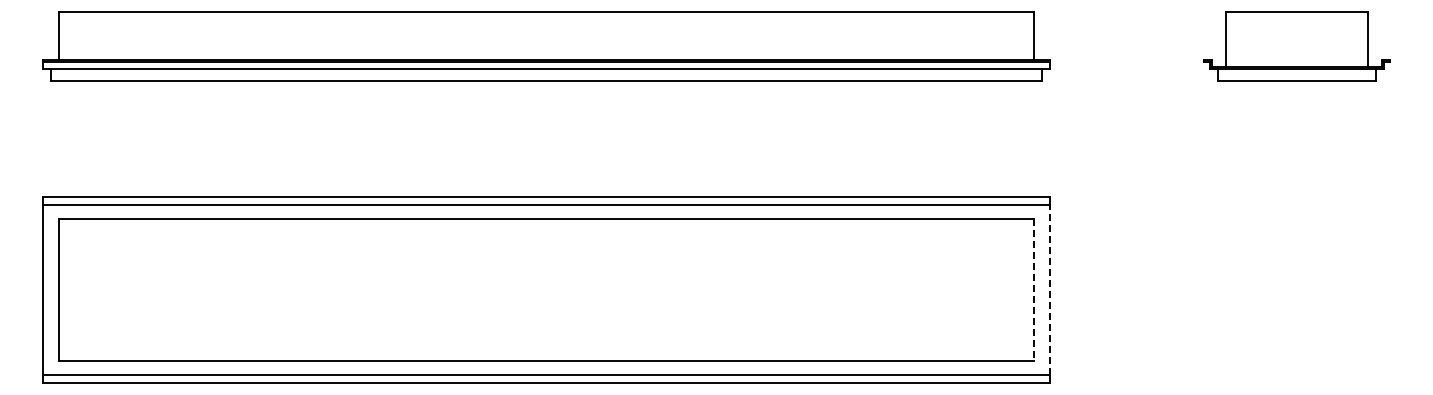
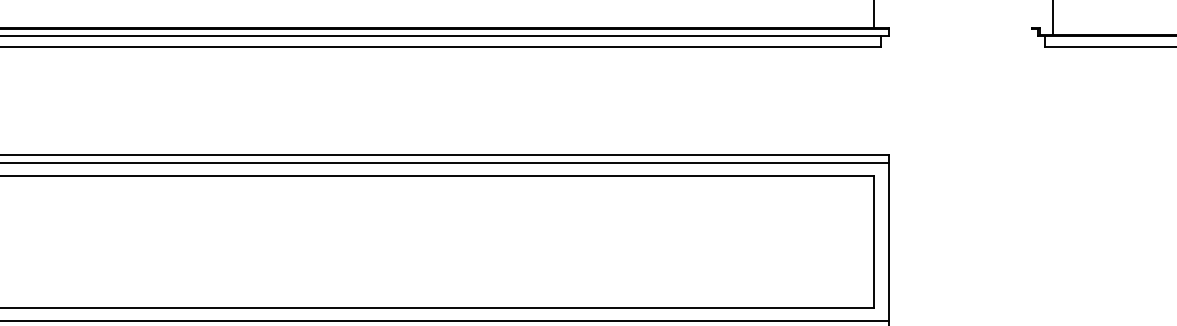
line: (1049, 289) -> (888, 241), dashed -> solid
line: (1033, 290) -> (873, 242), dashed -> solid

